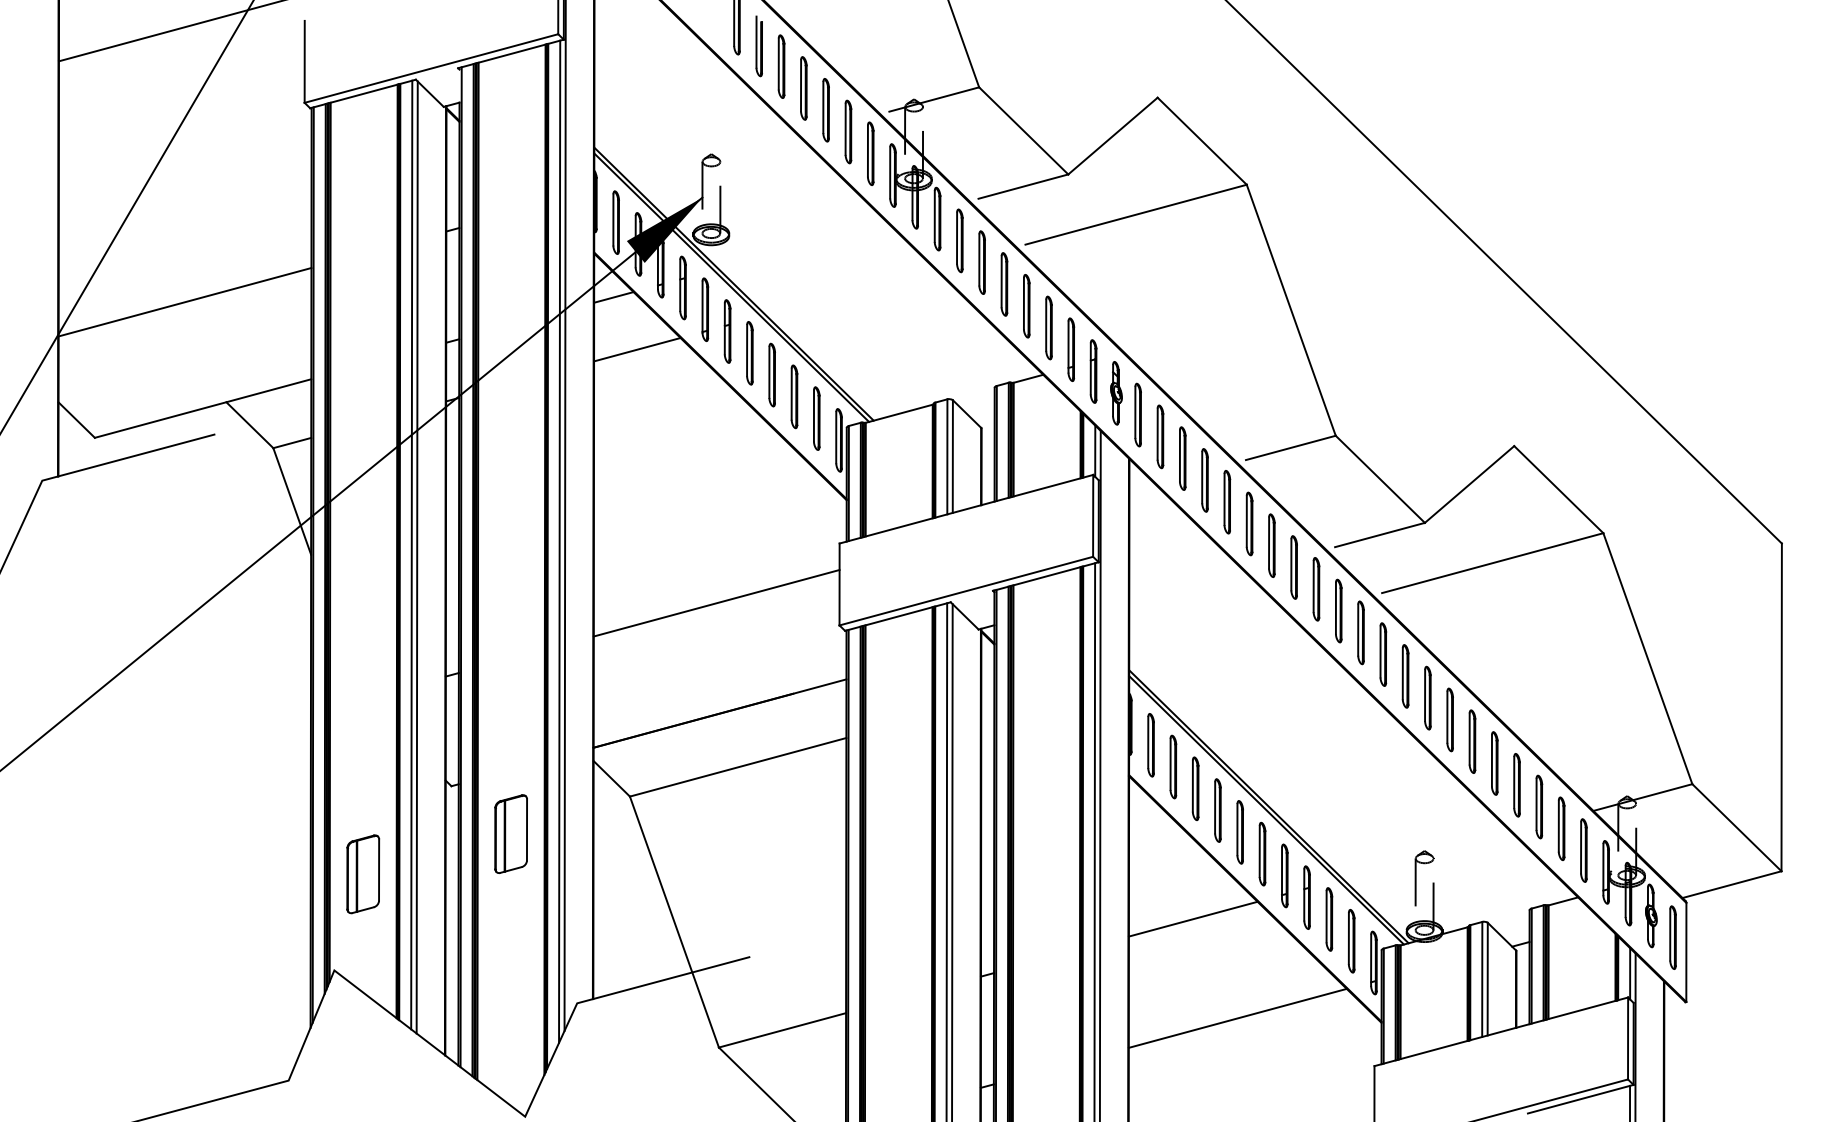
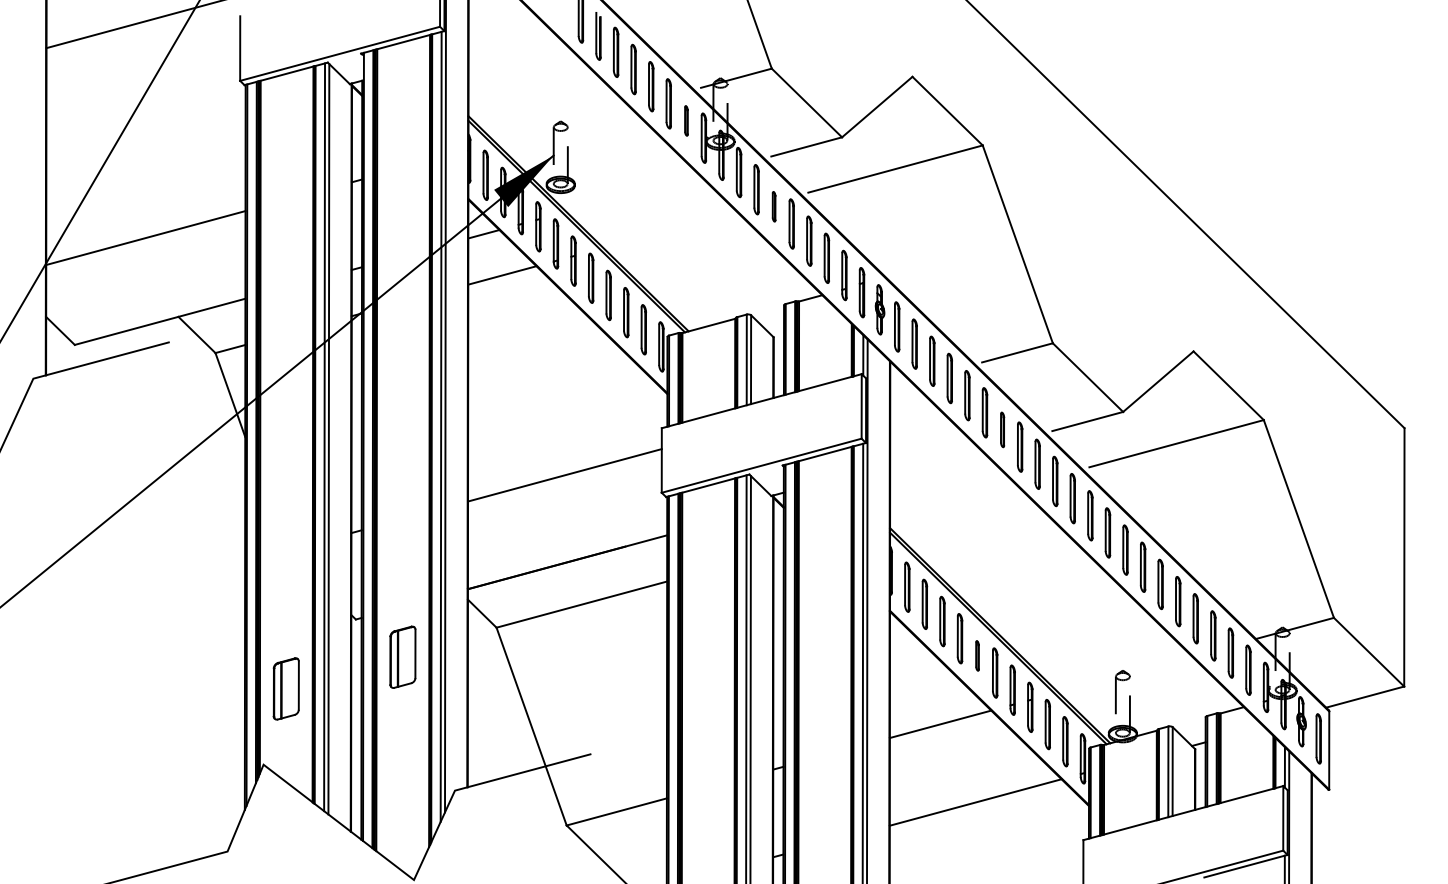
part: (870, 153) -> (686, 120), size x0.6
part: (981, 262) -> (773, 206), size x0.6
part: (1271, 545) -> (1002, 429), size x0.7
part: (1239, 832) -> (977, 655), size x0.6

